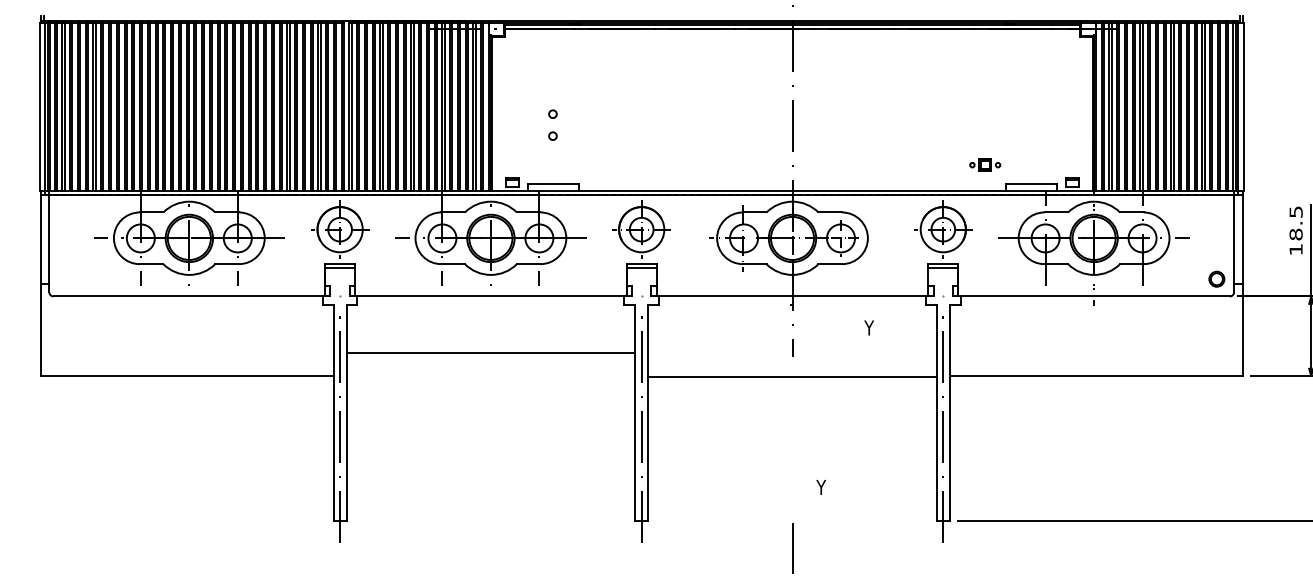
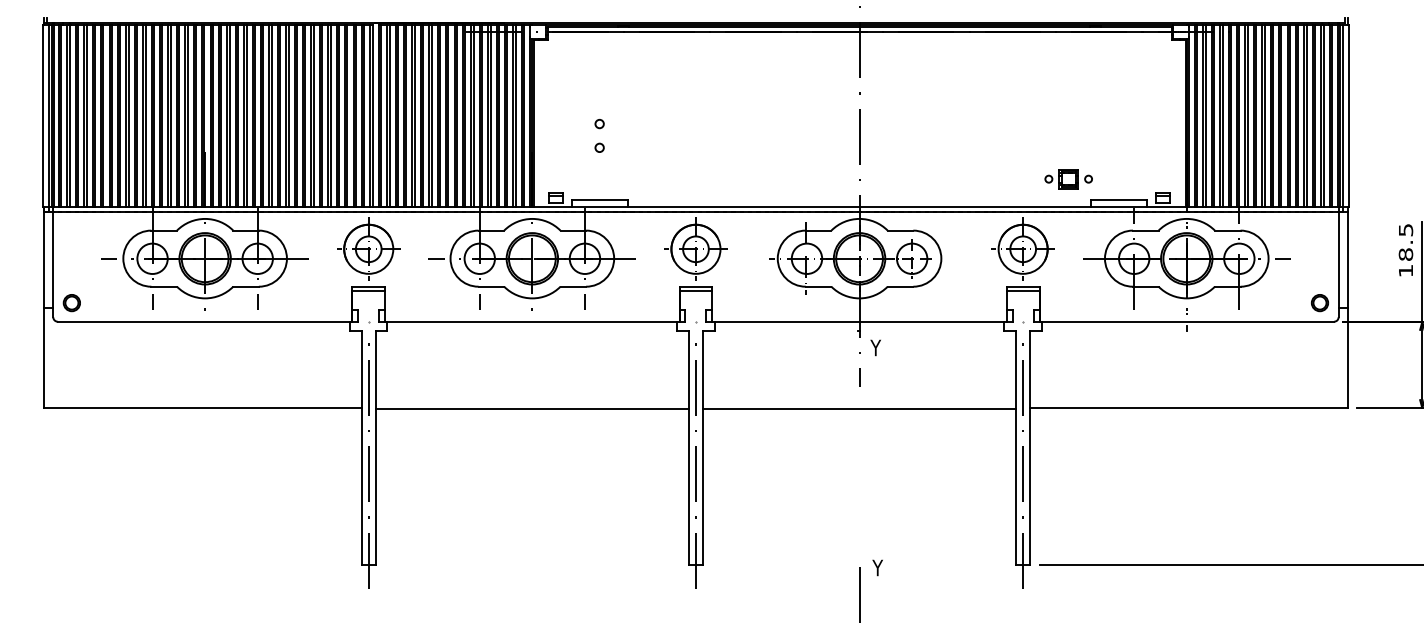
part: (985, 165) -> (1068, 179), size x1.43
part: (66, 279) -> (71, 303), added
text: (868, 327) -> (875, 347), moved
line: (490, 353) -> (531, 408), moved
text: (821, 487) -> (877, 567), moved

